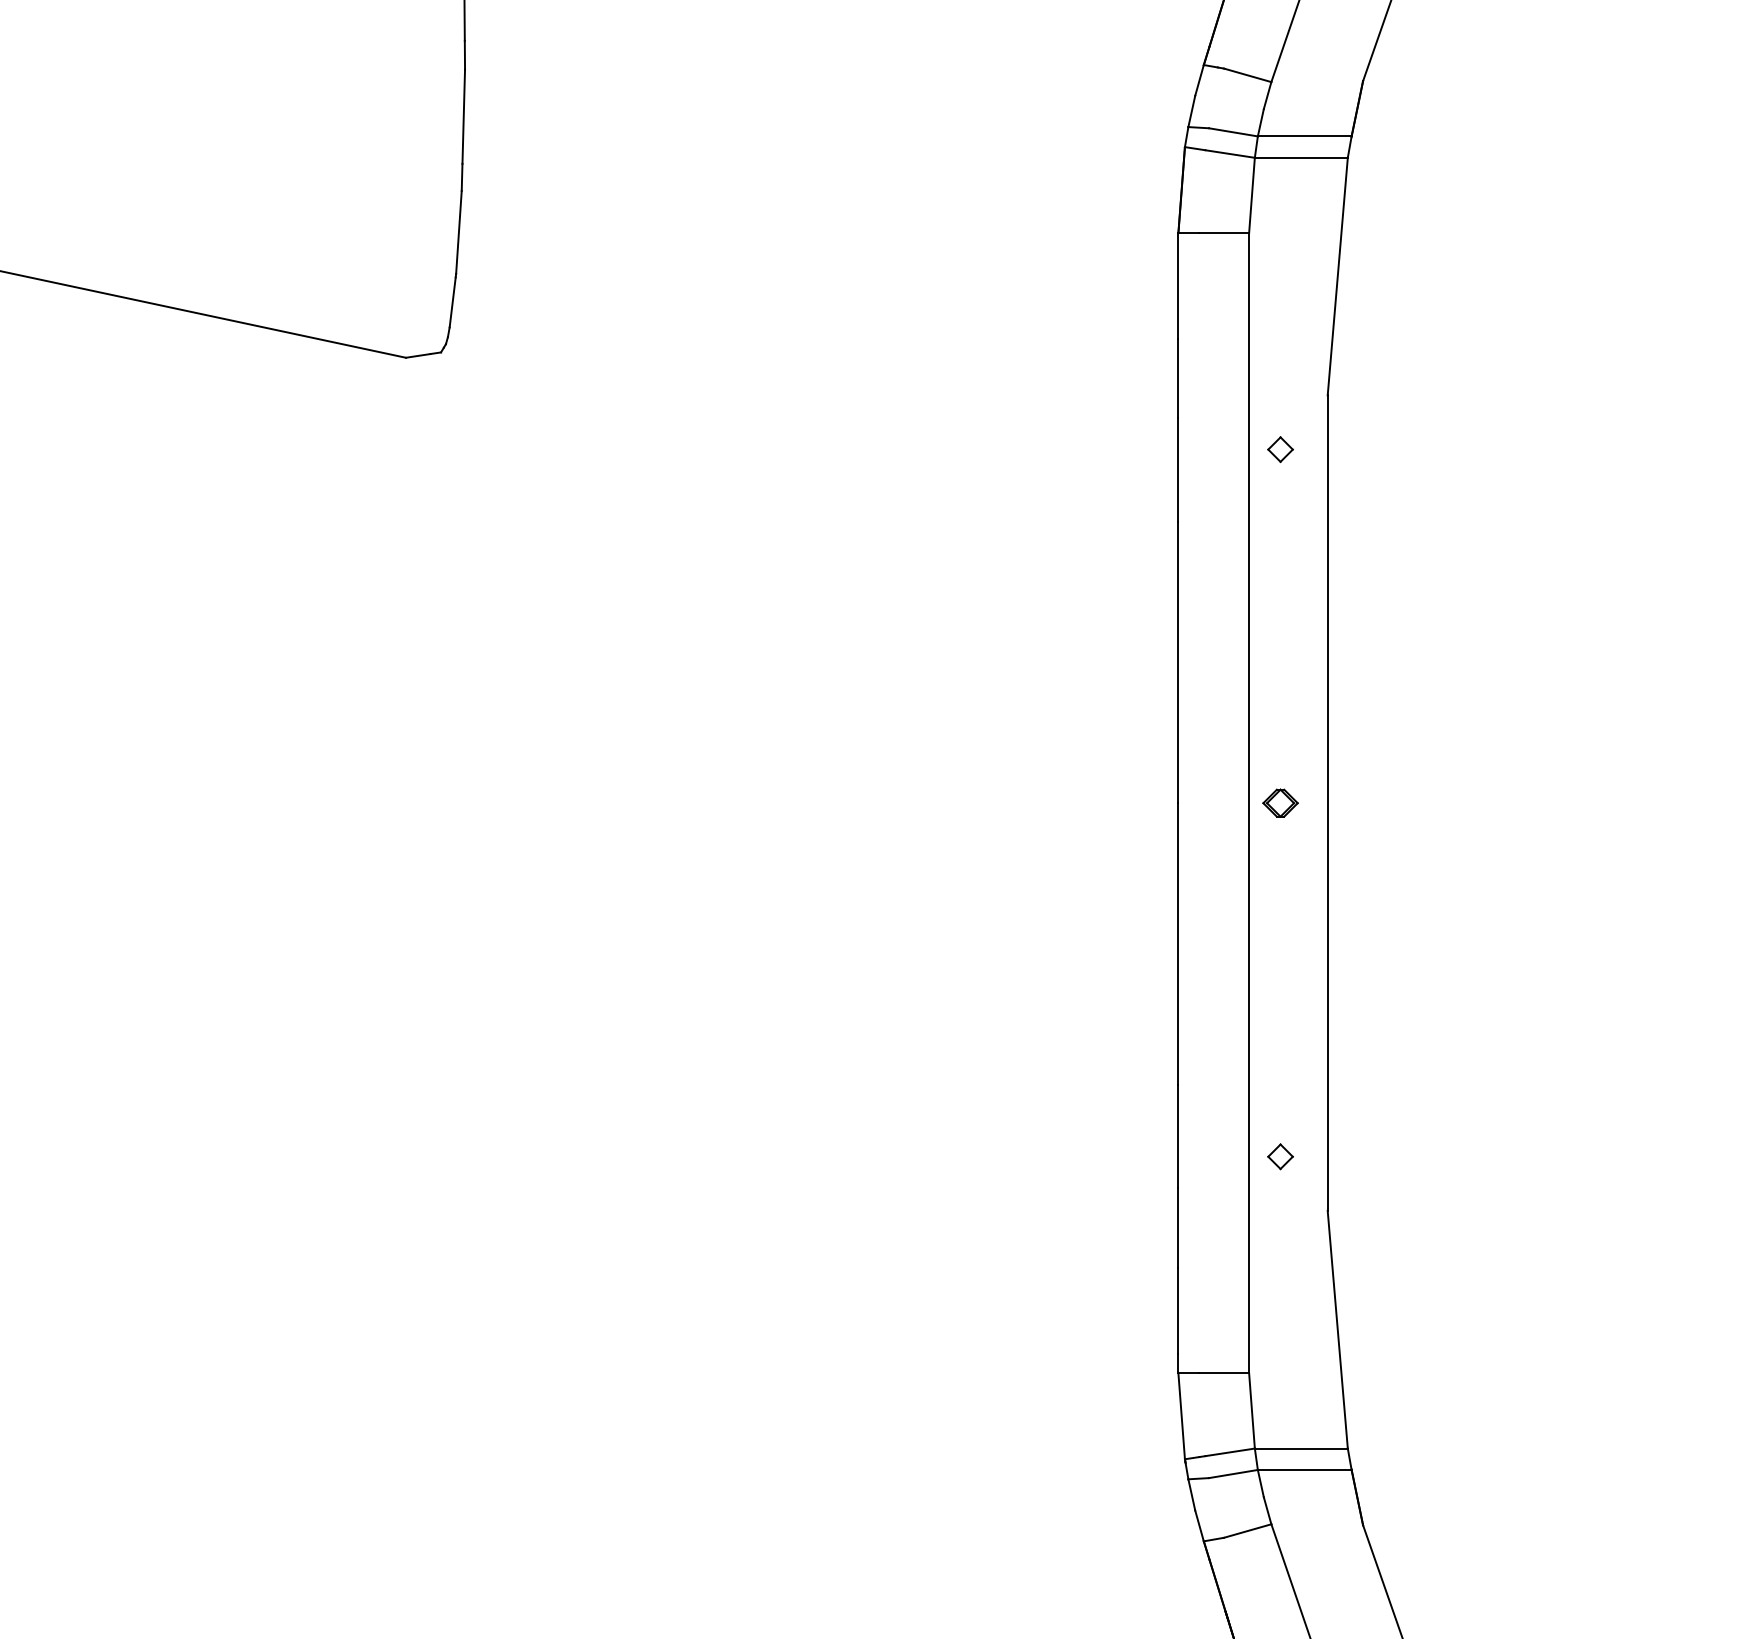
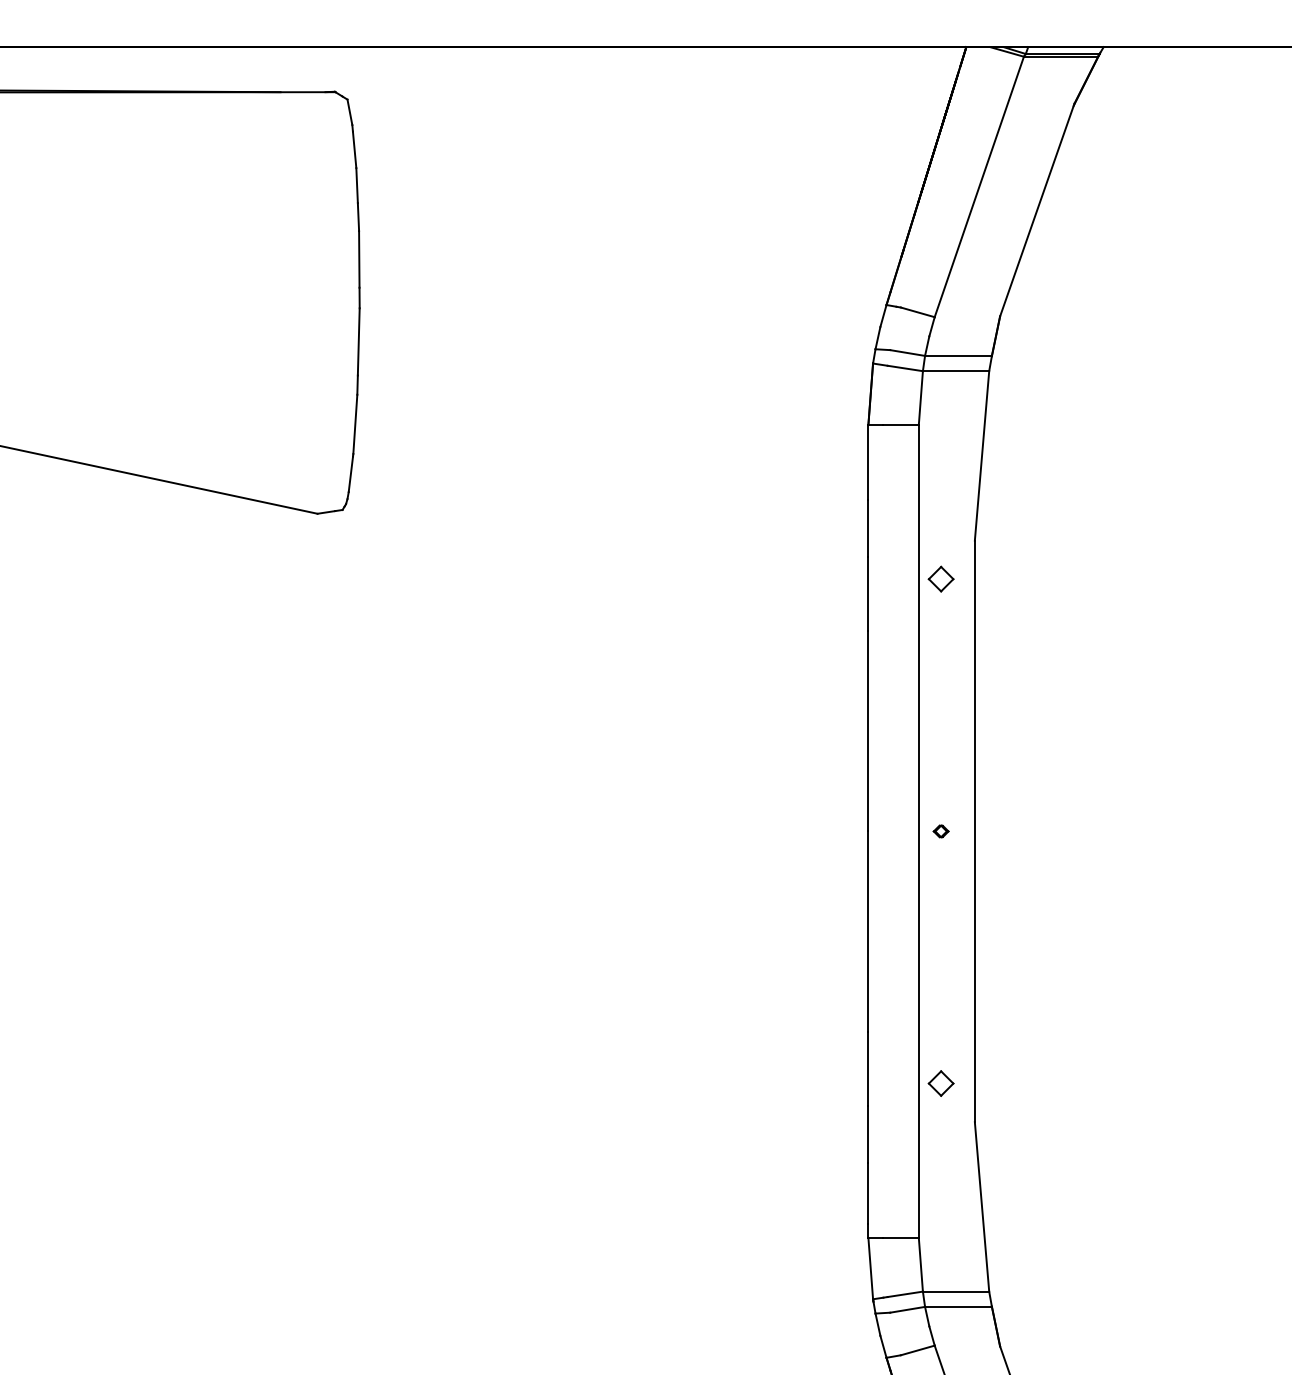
part: (1280, 449) -> (941, 579), size x1.4
part: (1279, 803) -> (940, 831), size x0.6
part: (1280, 1156) -> (941, 1083), size x1.4

